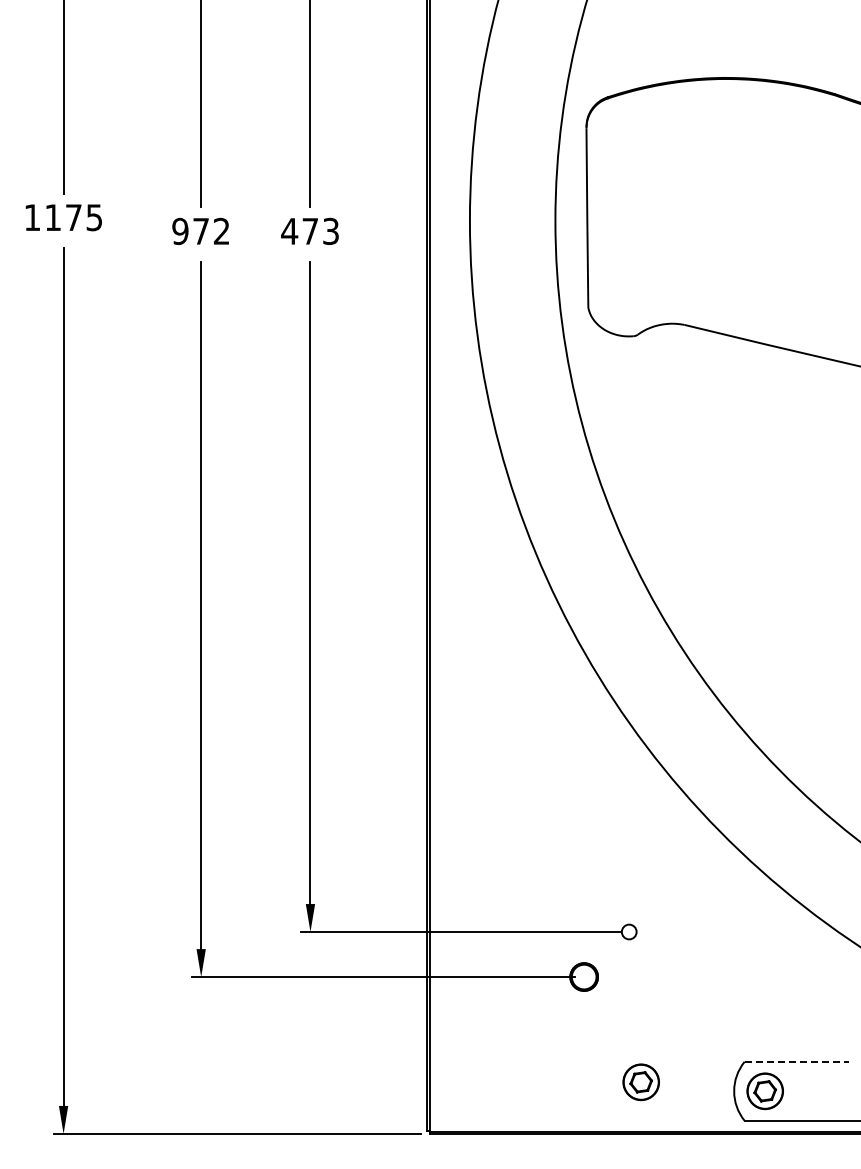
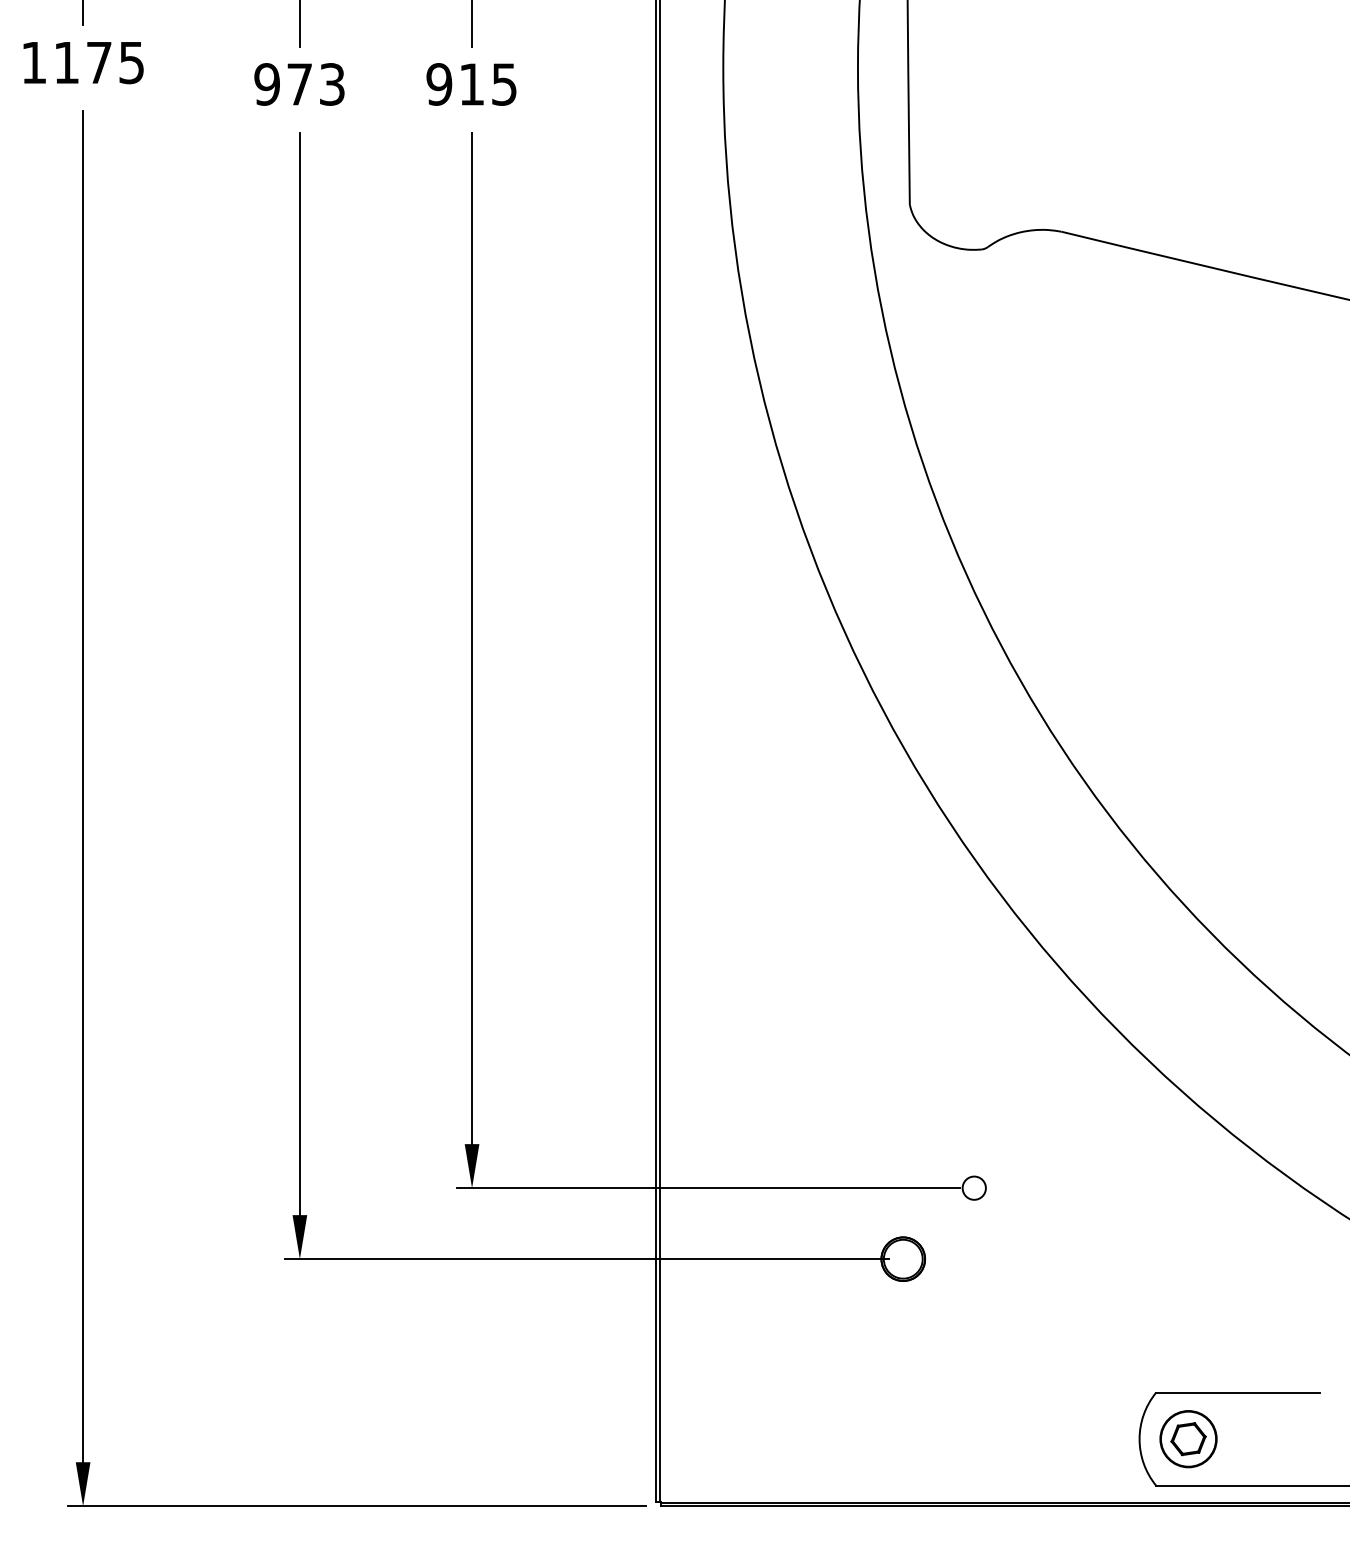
text: (309, 230) -> (470, 82), 473 -> 915
text: (221, 231) -> (331, 84), 972 -> 973
line: (797, 1061) -> (1239, 1392), dashed -> solid
part: (640, 1082) -> (992, 1425), removed

